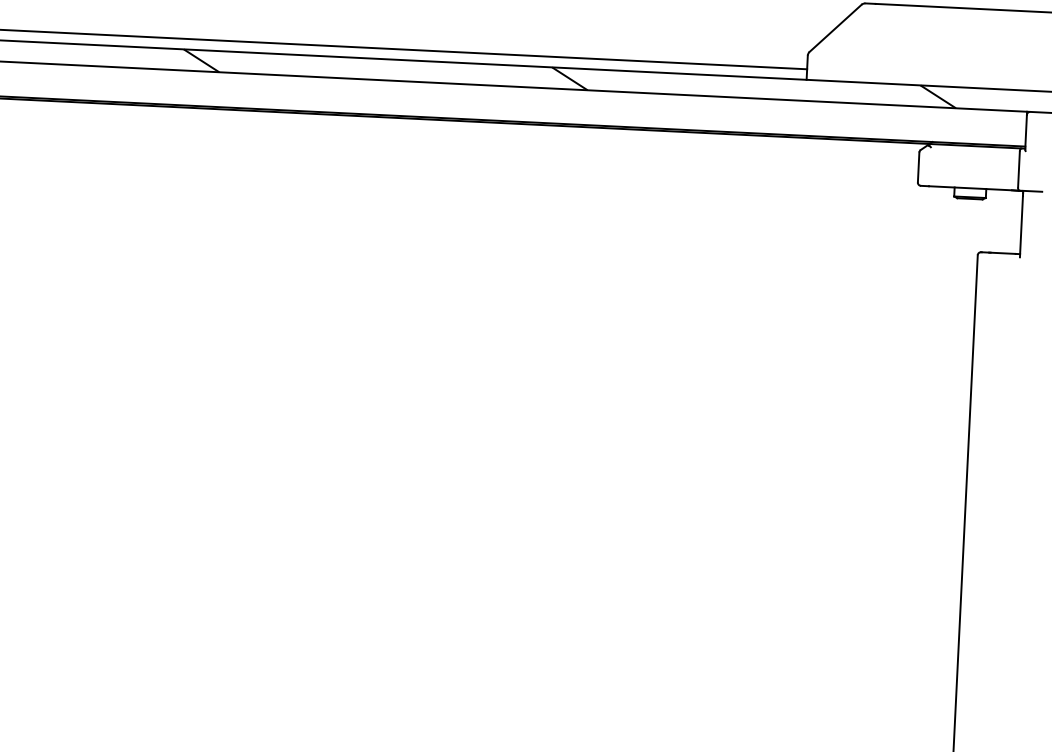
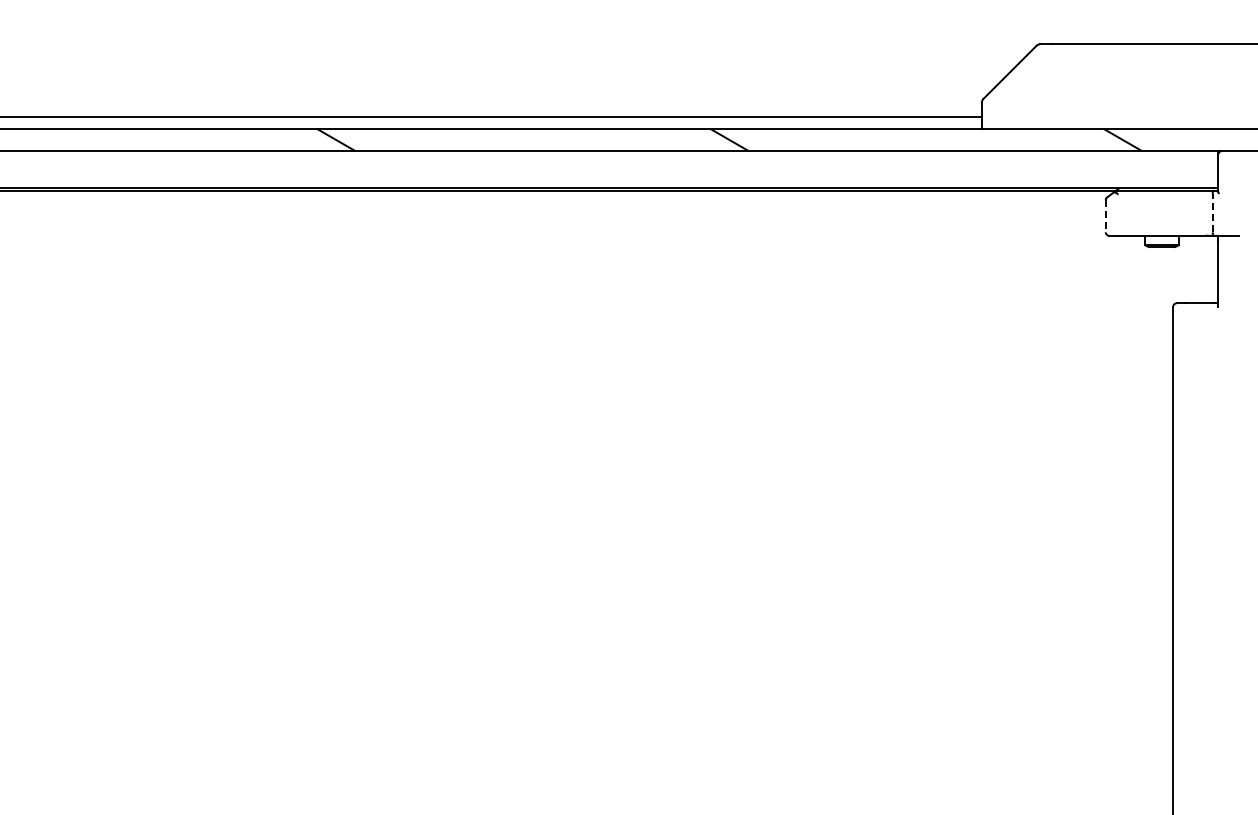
line: (918, 167) -> (1105, 216), solid -> dashed
line: (1018, 168) -> (1212, 212), solid -> dashed

